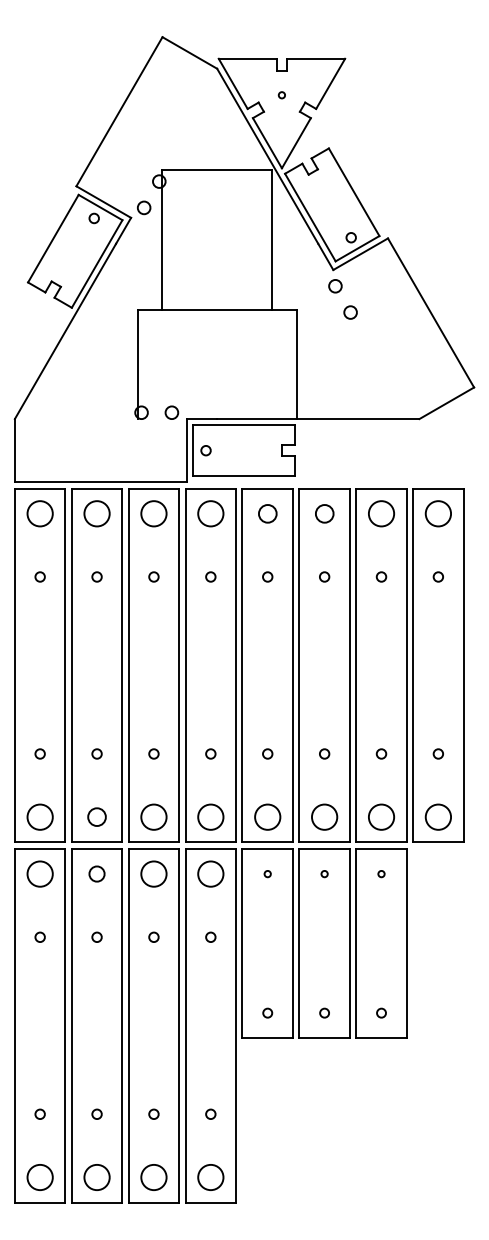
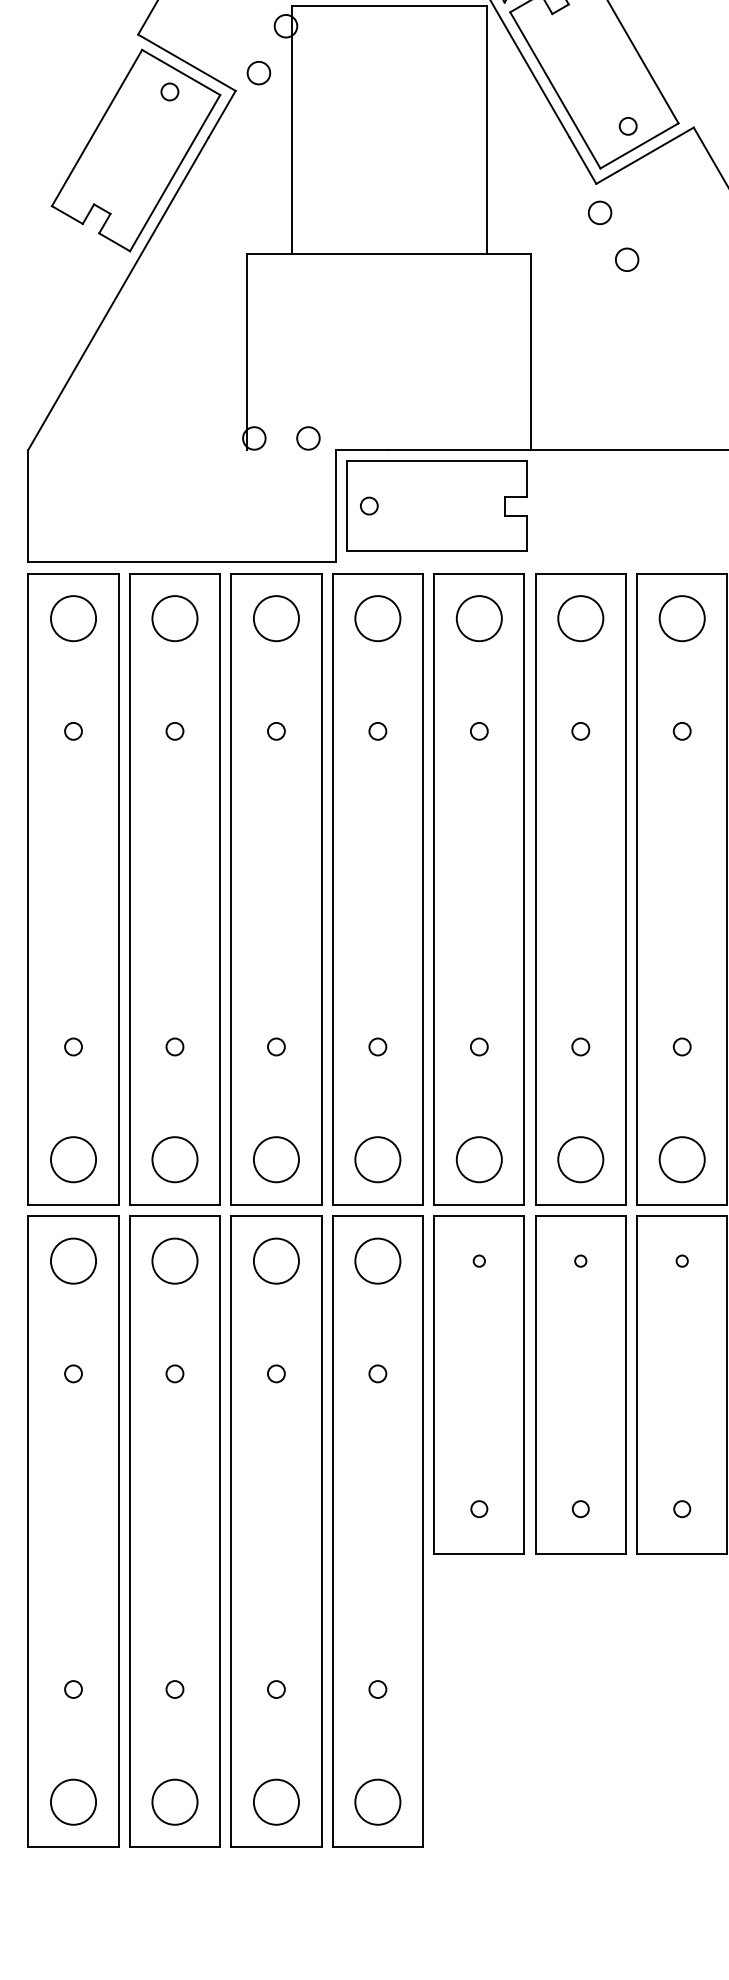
circle: (267, 513) -> (478, 618), size x1.43
circle: (324, 513) -> (580, 618), size x1.43
circle: (96, 816) -> (173, 1158), size x1.43
circle: (96, 873) -> (173, 1260), size x1.67

